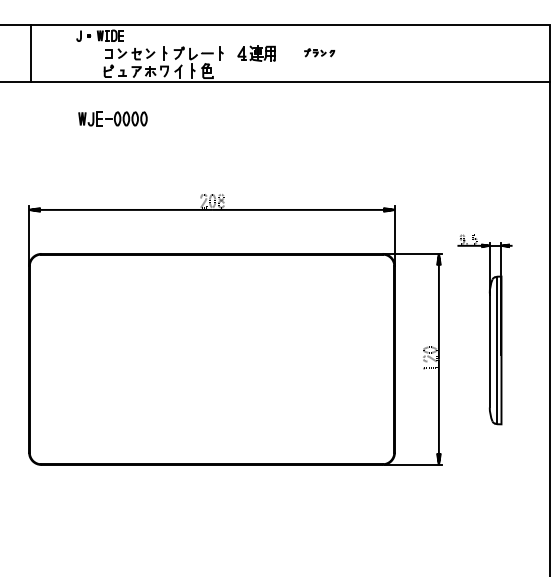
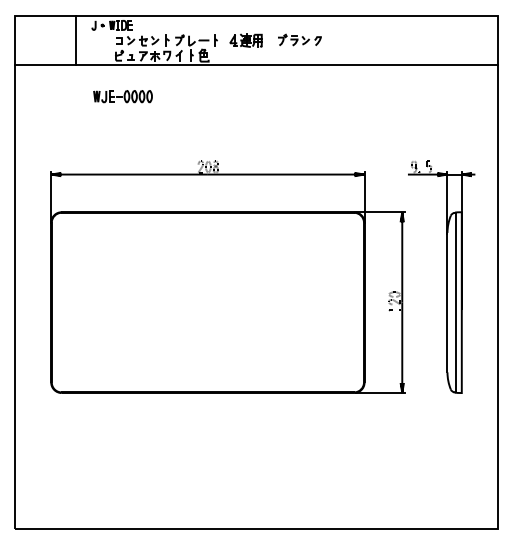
part: (318, 52) -> (299, 39), size x1.67
line: (30, 53) -> (75, 40), moved
part: (484, 328) -> (441, 276), size x1.43

